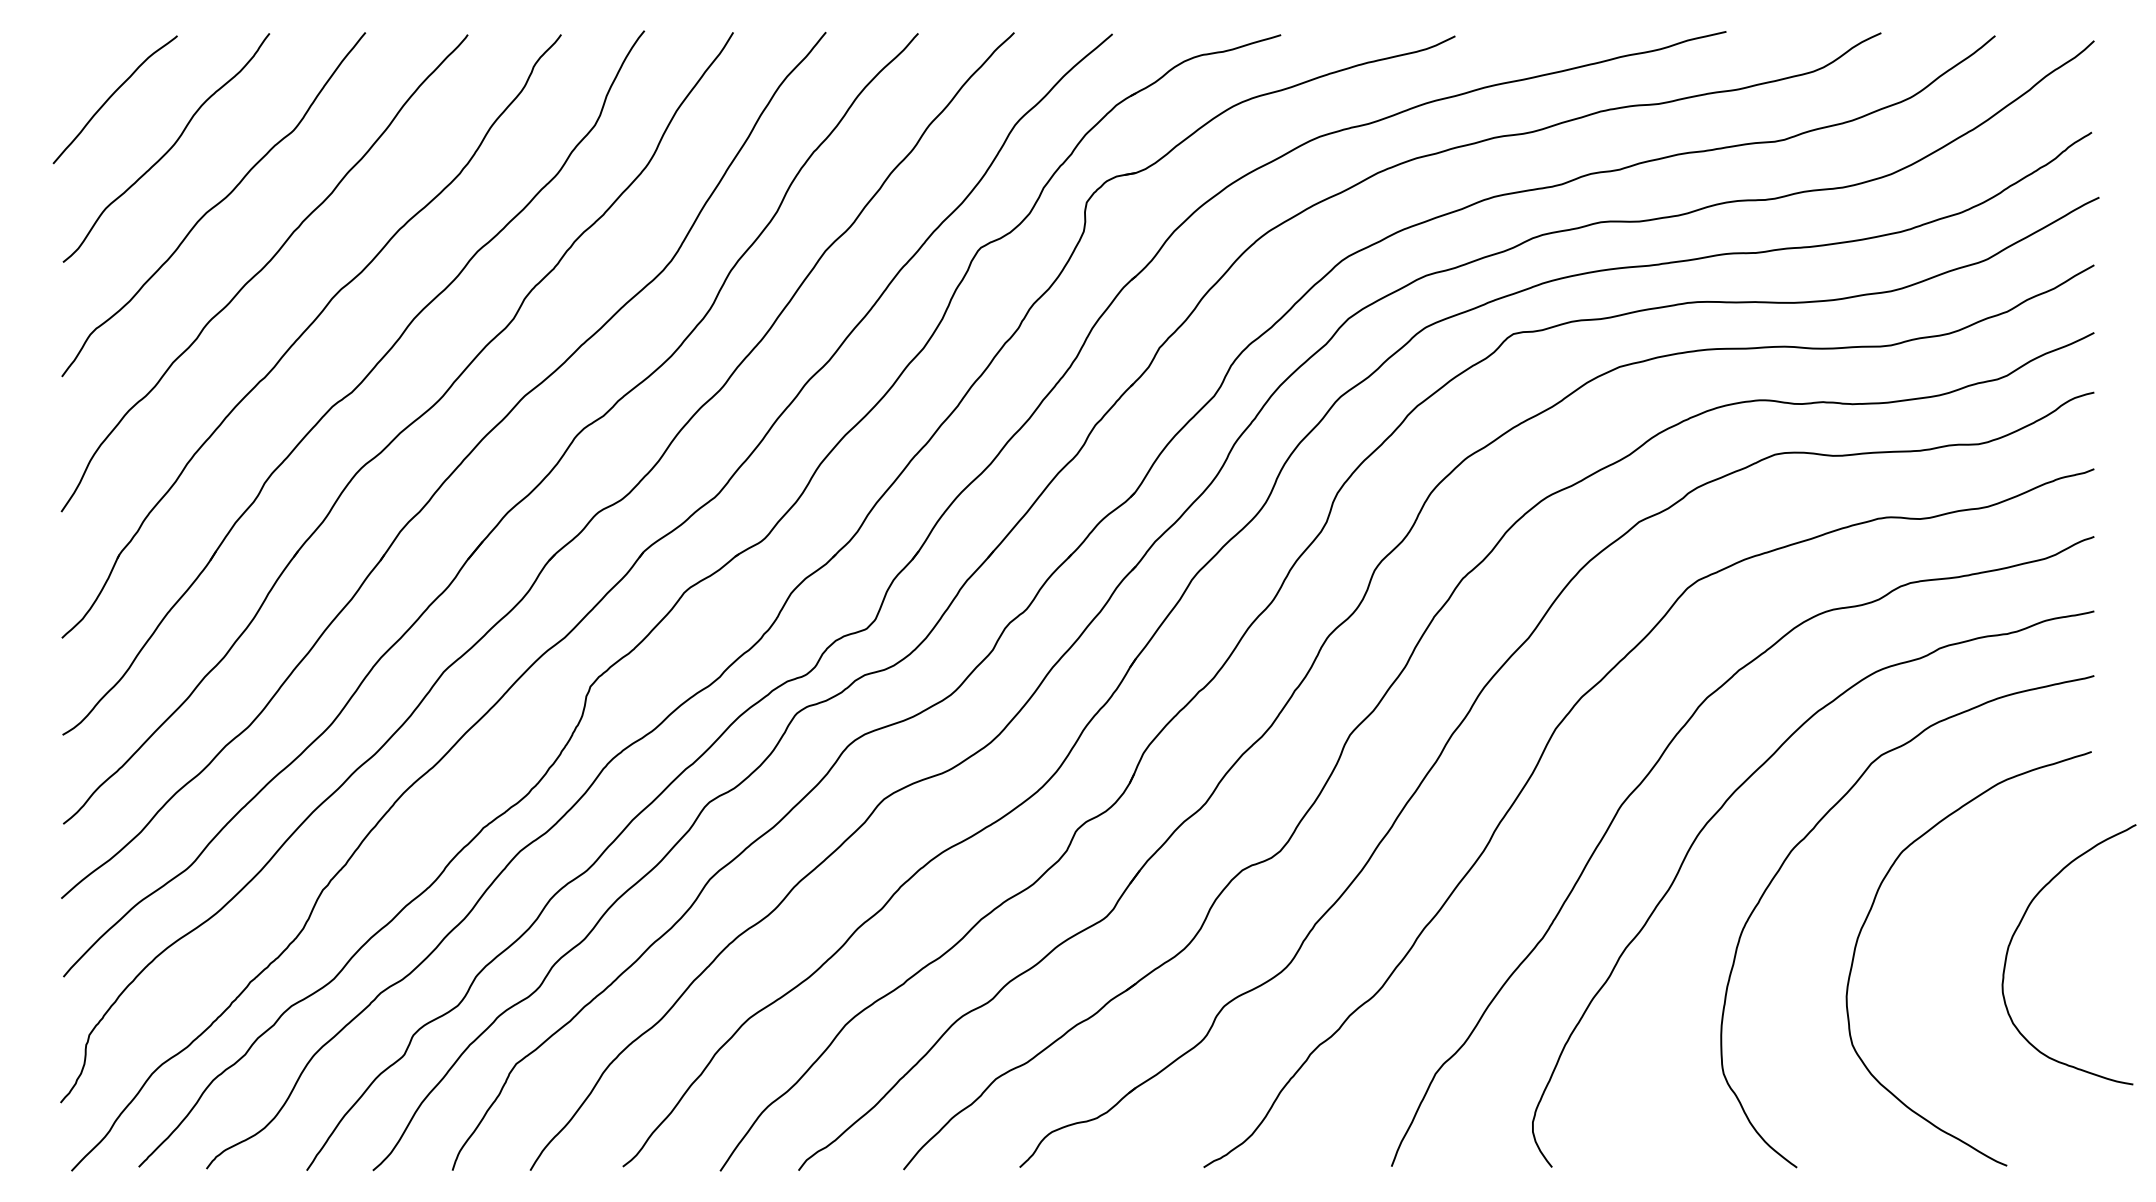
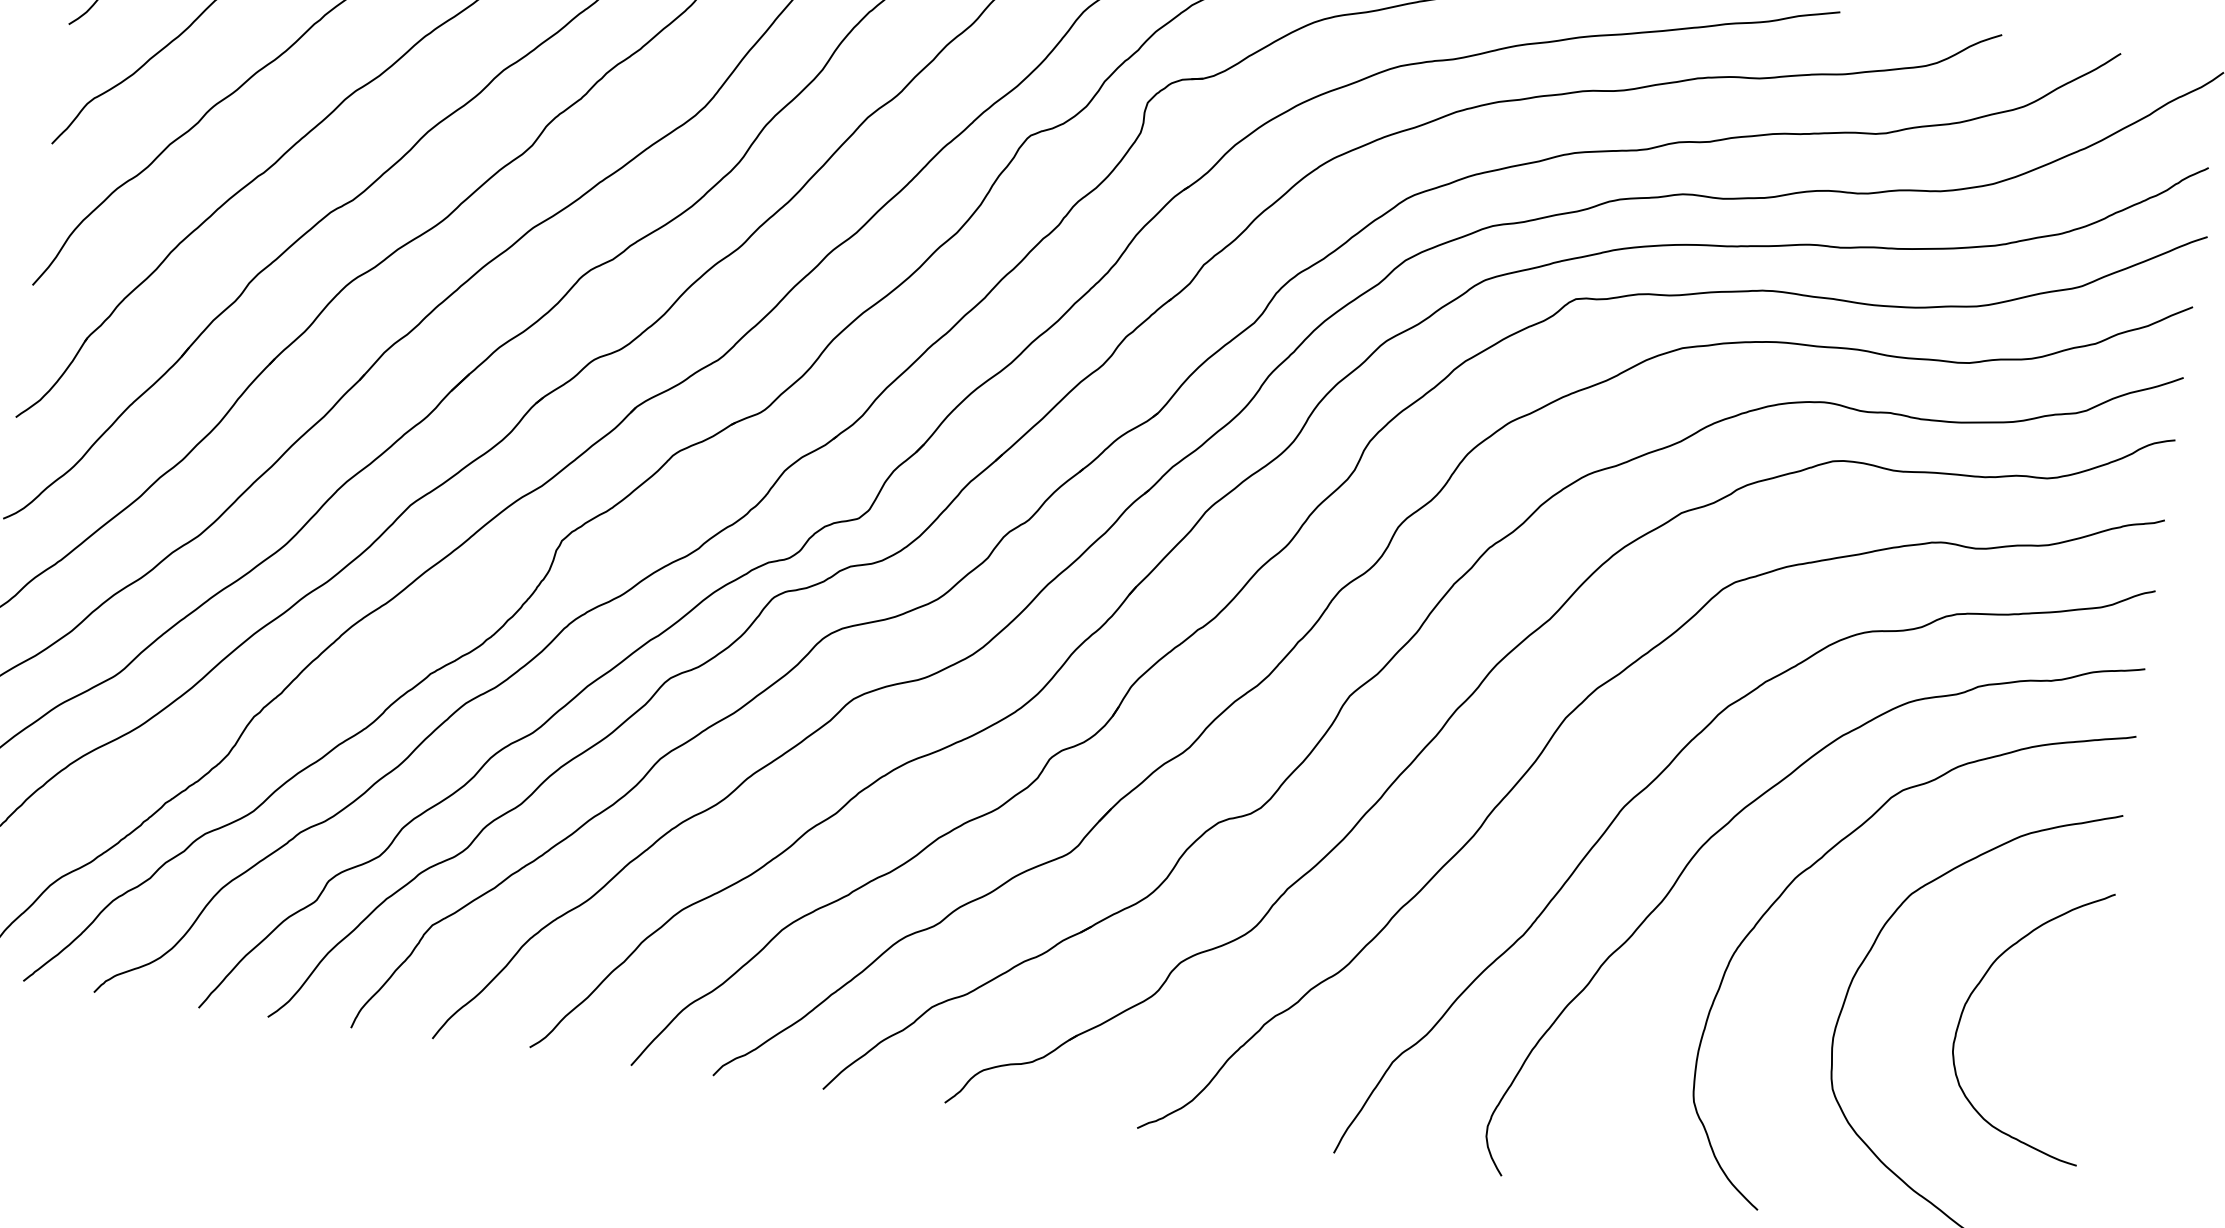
curve: (2019, 926) -> (1979, 984), moved

